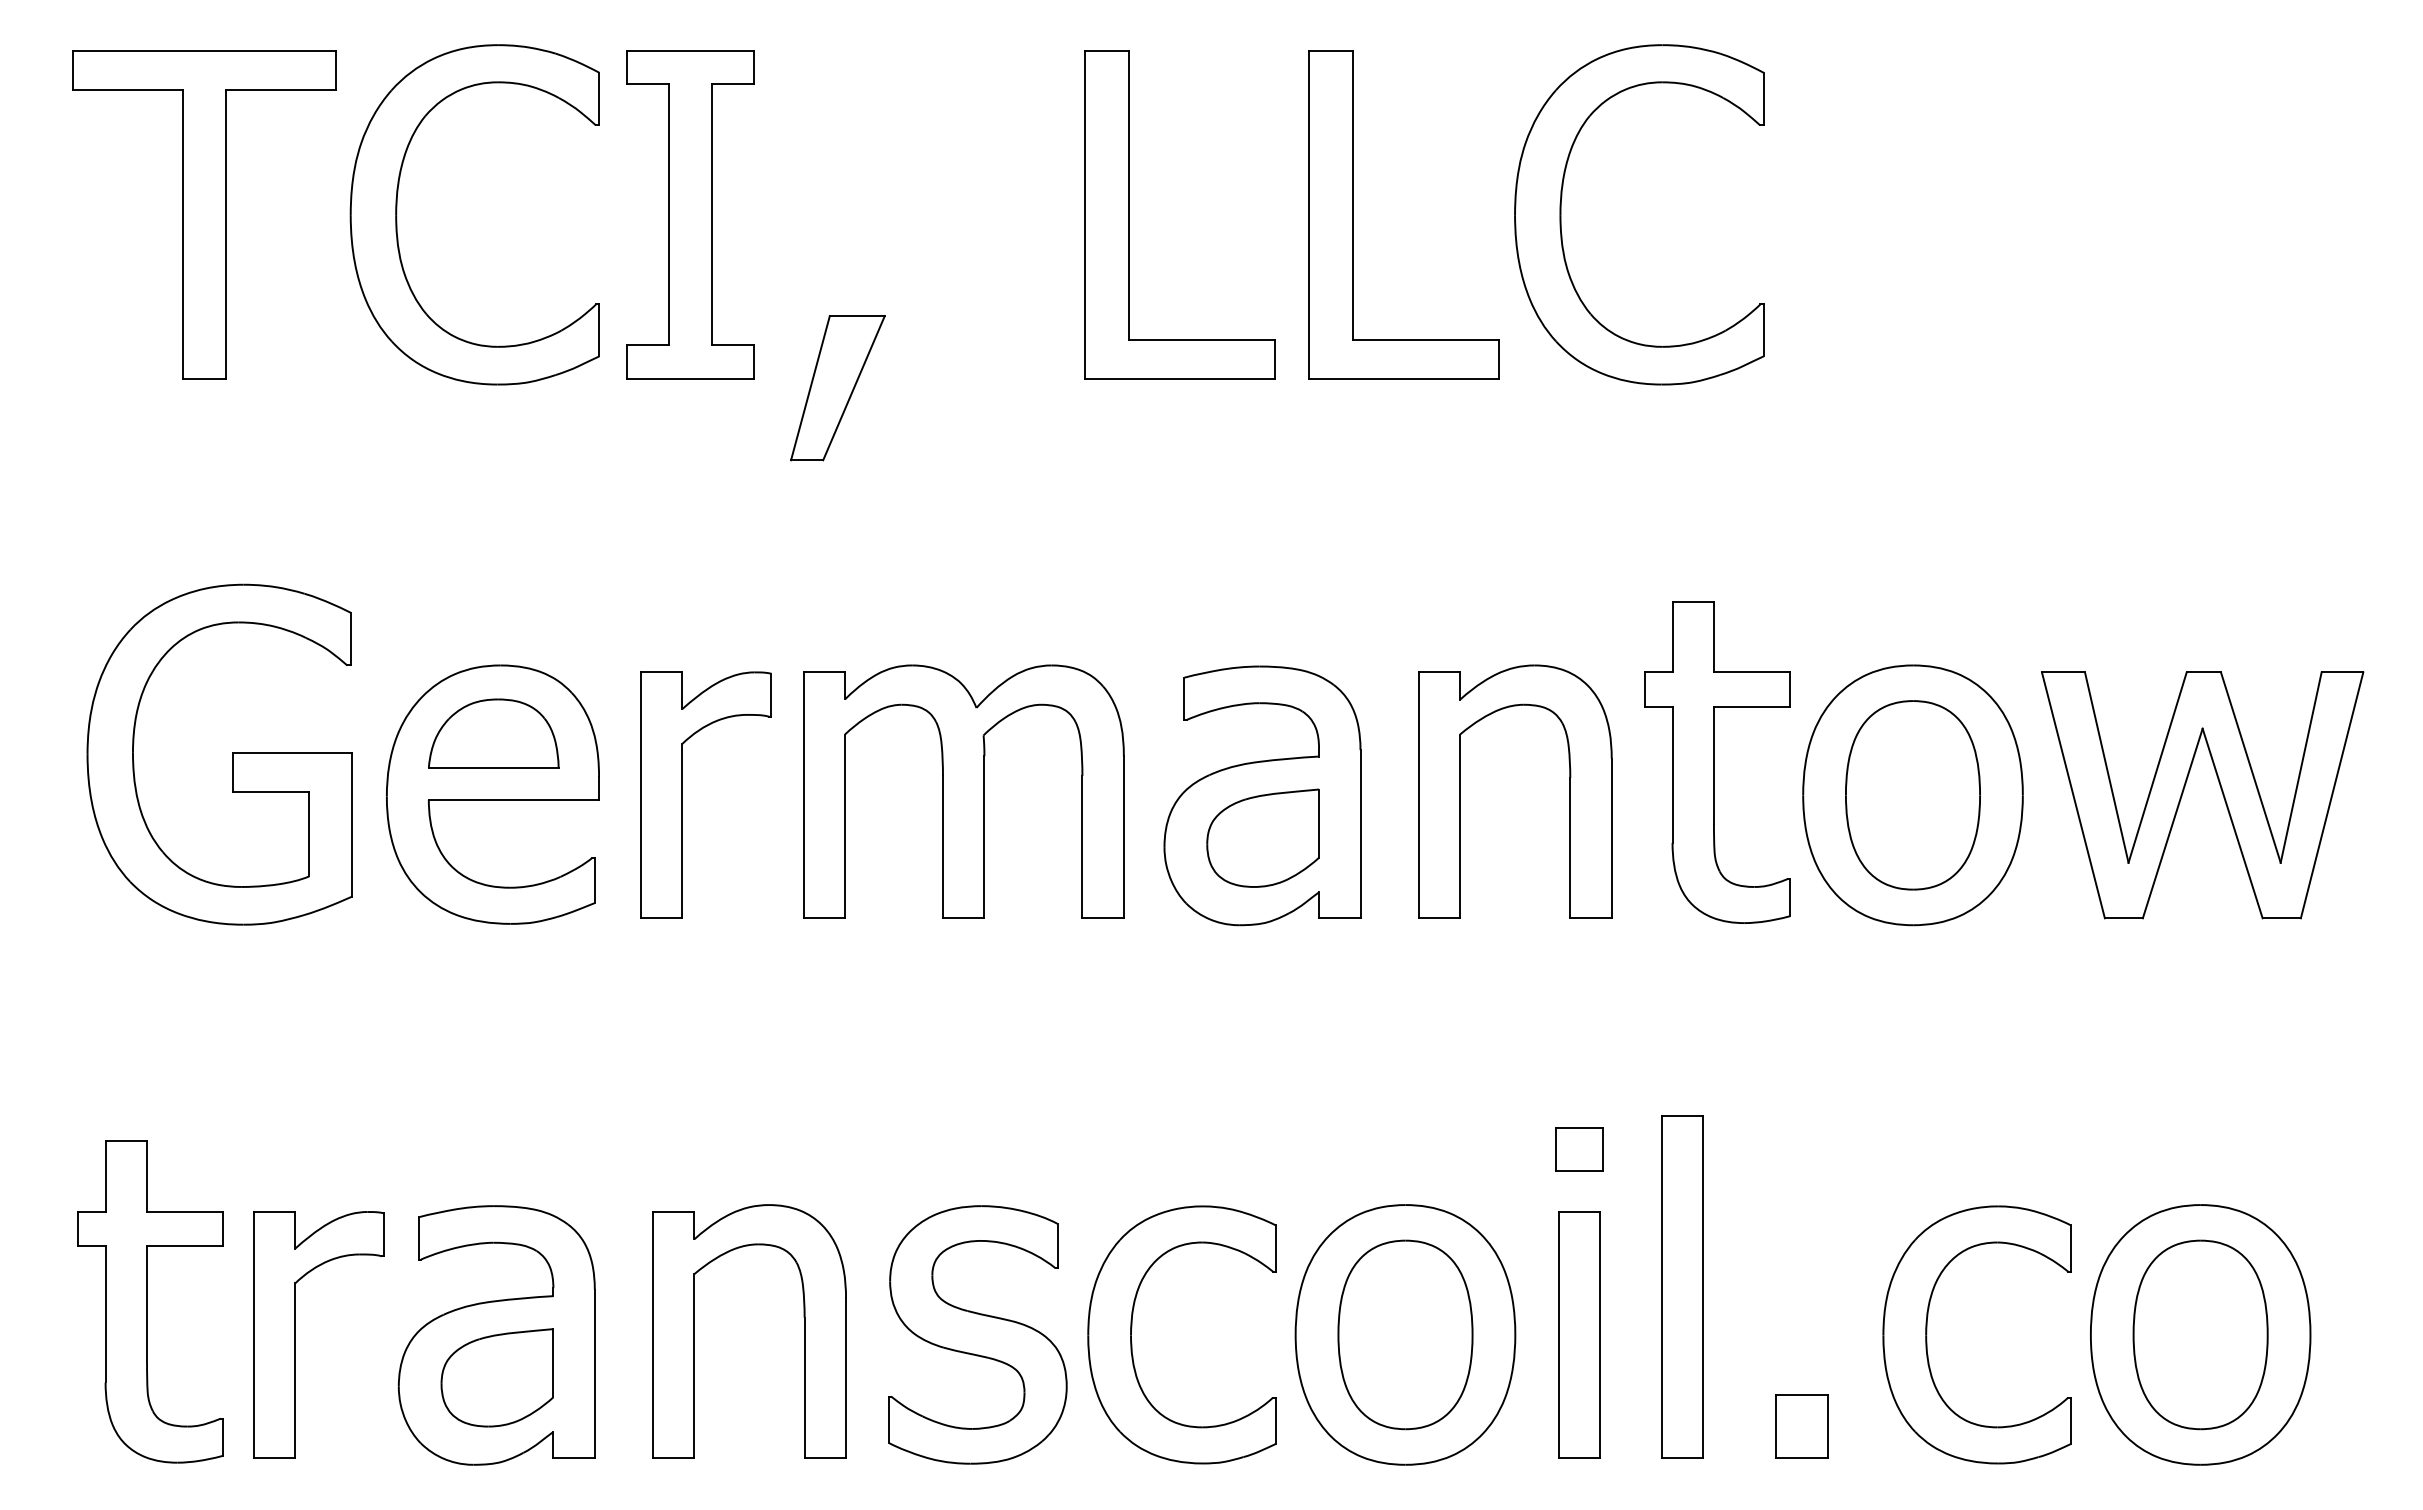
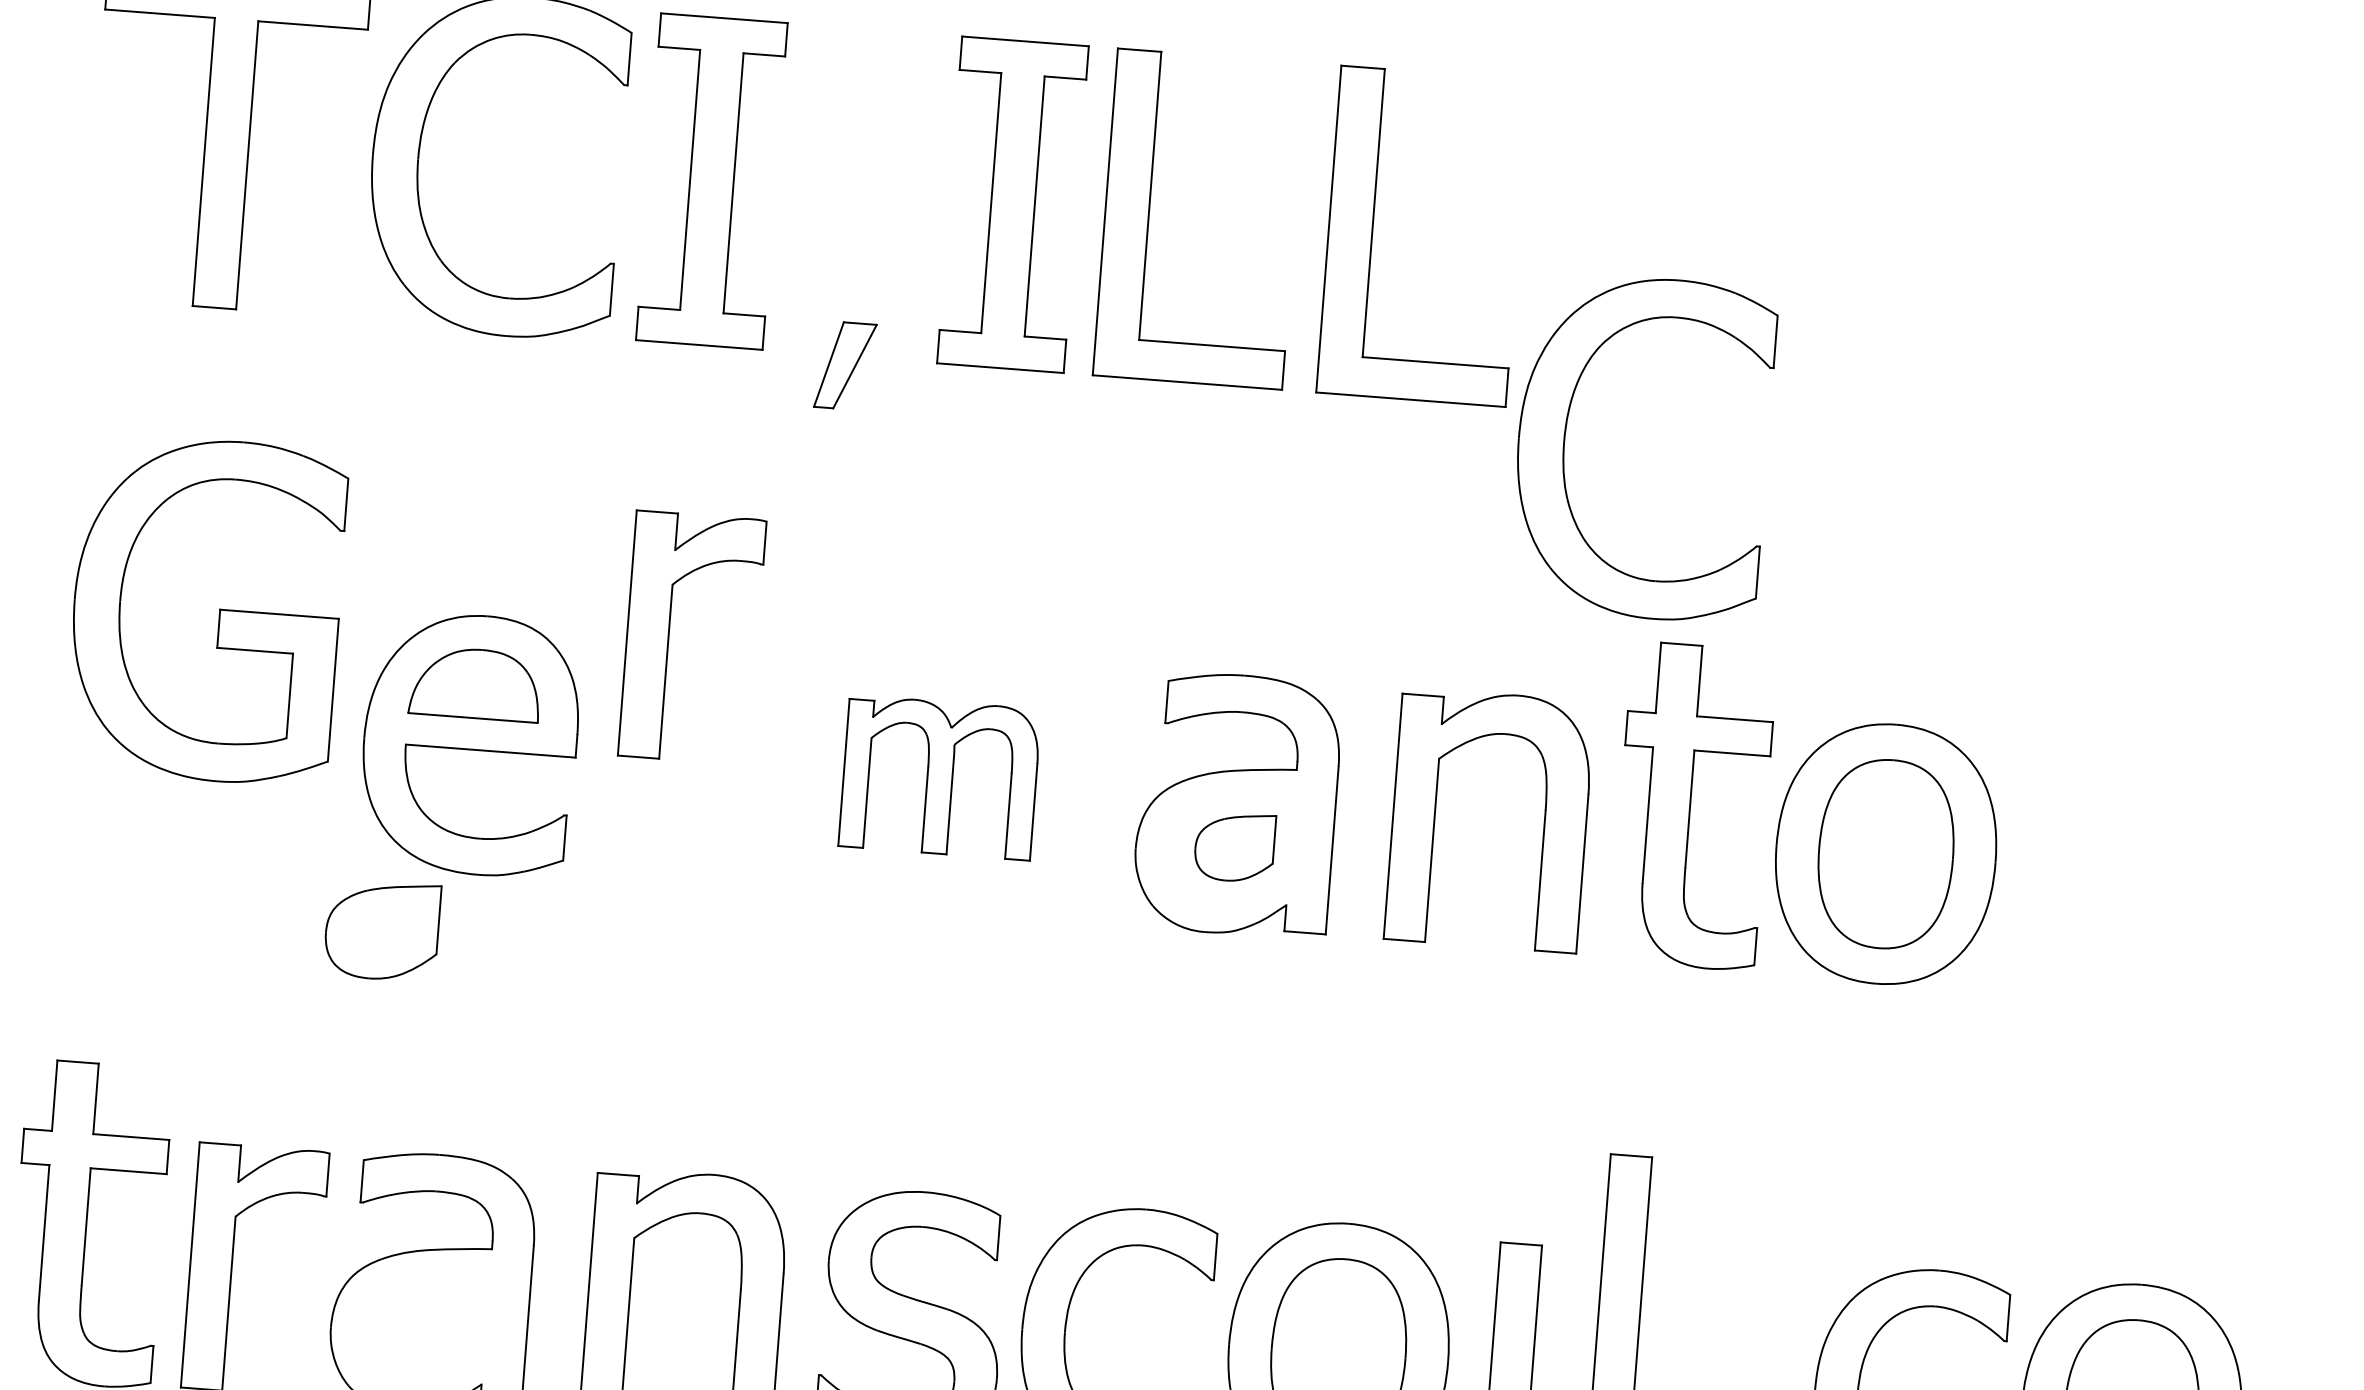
part: (992, 214) -> (1012, 204), added
part: (1561, 214) -> (1565, 441), moved
part: (837, 388) -> (844, 366), size x0.6
part: (232, 754) -> (219, 610), moved
part: (2184, 790) -> (2157, 870), removed
part: (963, 791) -> (939, 777), size x0.6
part: (682, 794) -> (668, 635), moved
part: (1262, 837) -> (1234, 846), size x0.7
part: (1579, 1149) -> (1526, 1181), removed
part: (496, 1377) -> (381, 930), moved

